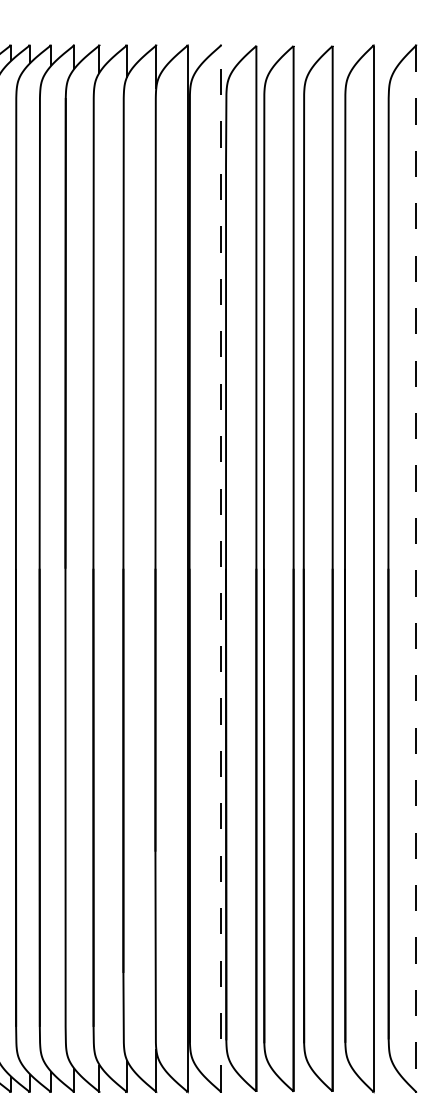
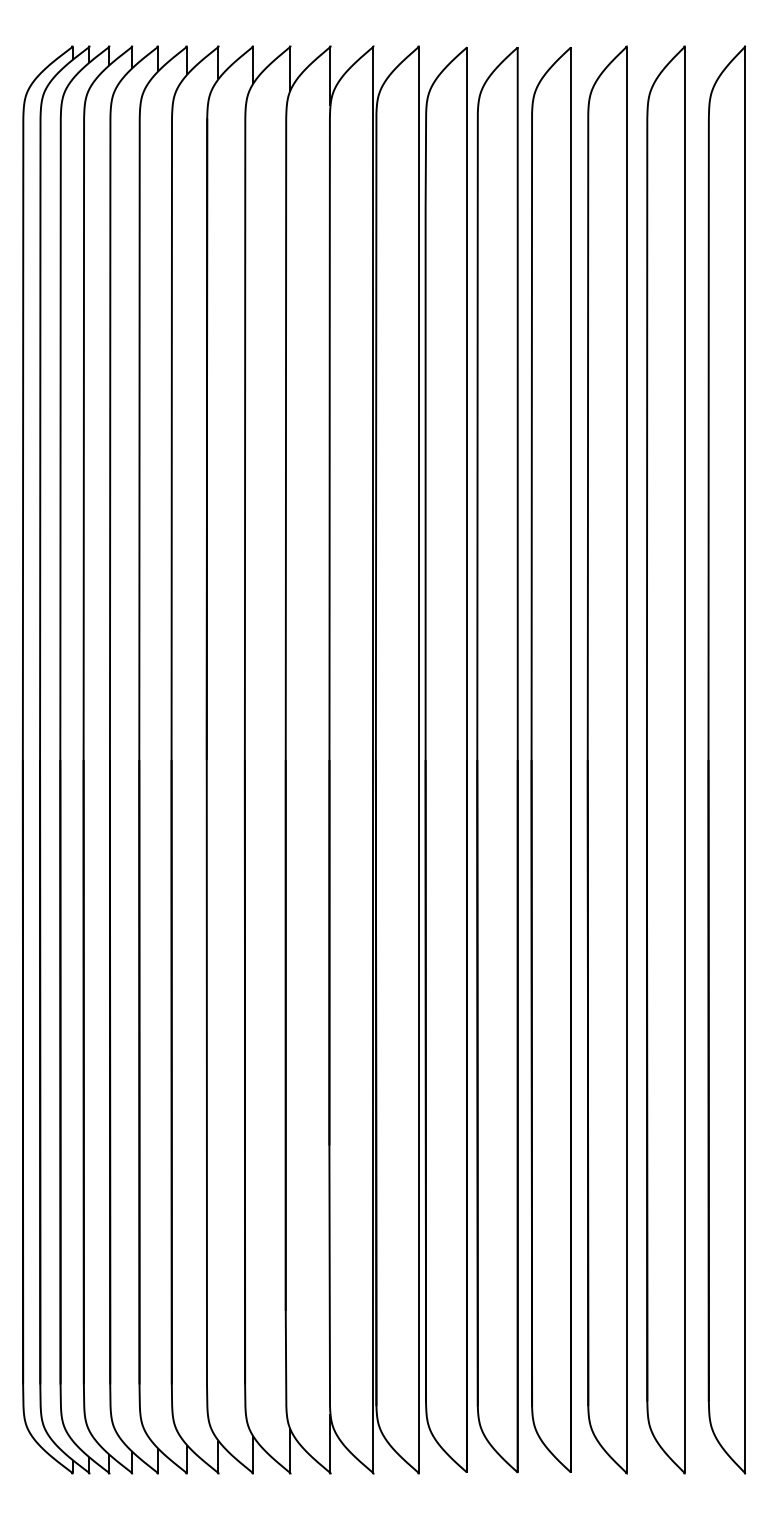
line: (220, 569) -> (418, 760), dashed -> solid
line: (415, 569) -> (684, 760), dashed -> solid

